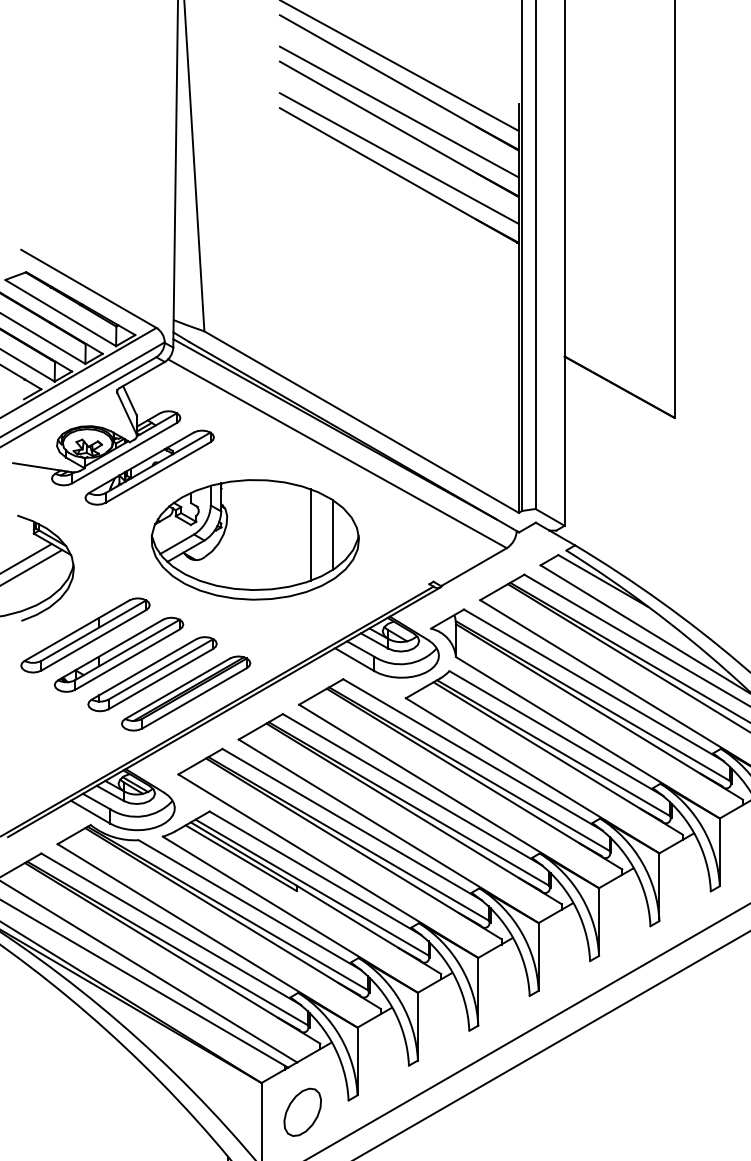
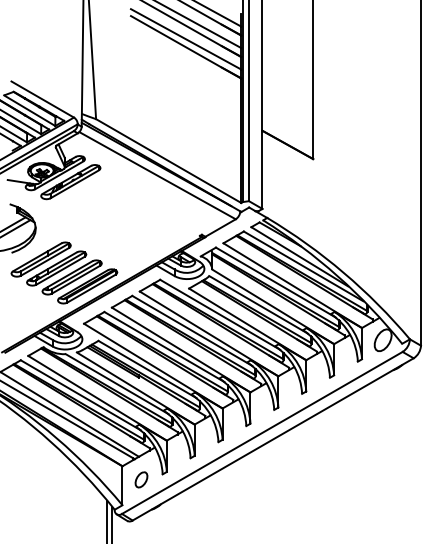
part: (255, 539) -> (119, 215), removed
part: (302, 1111) -> (141, 479), size x0.7

